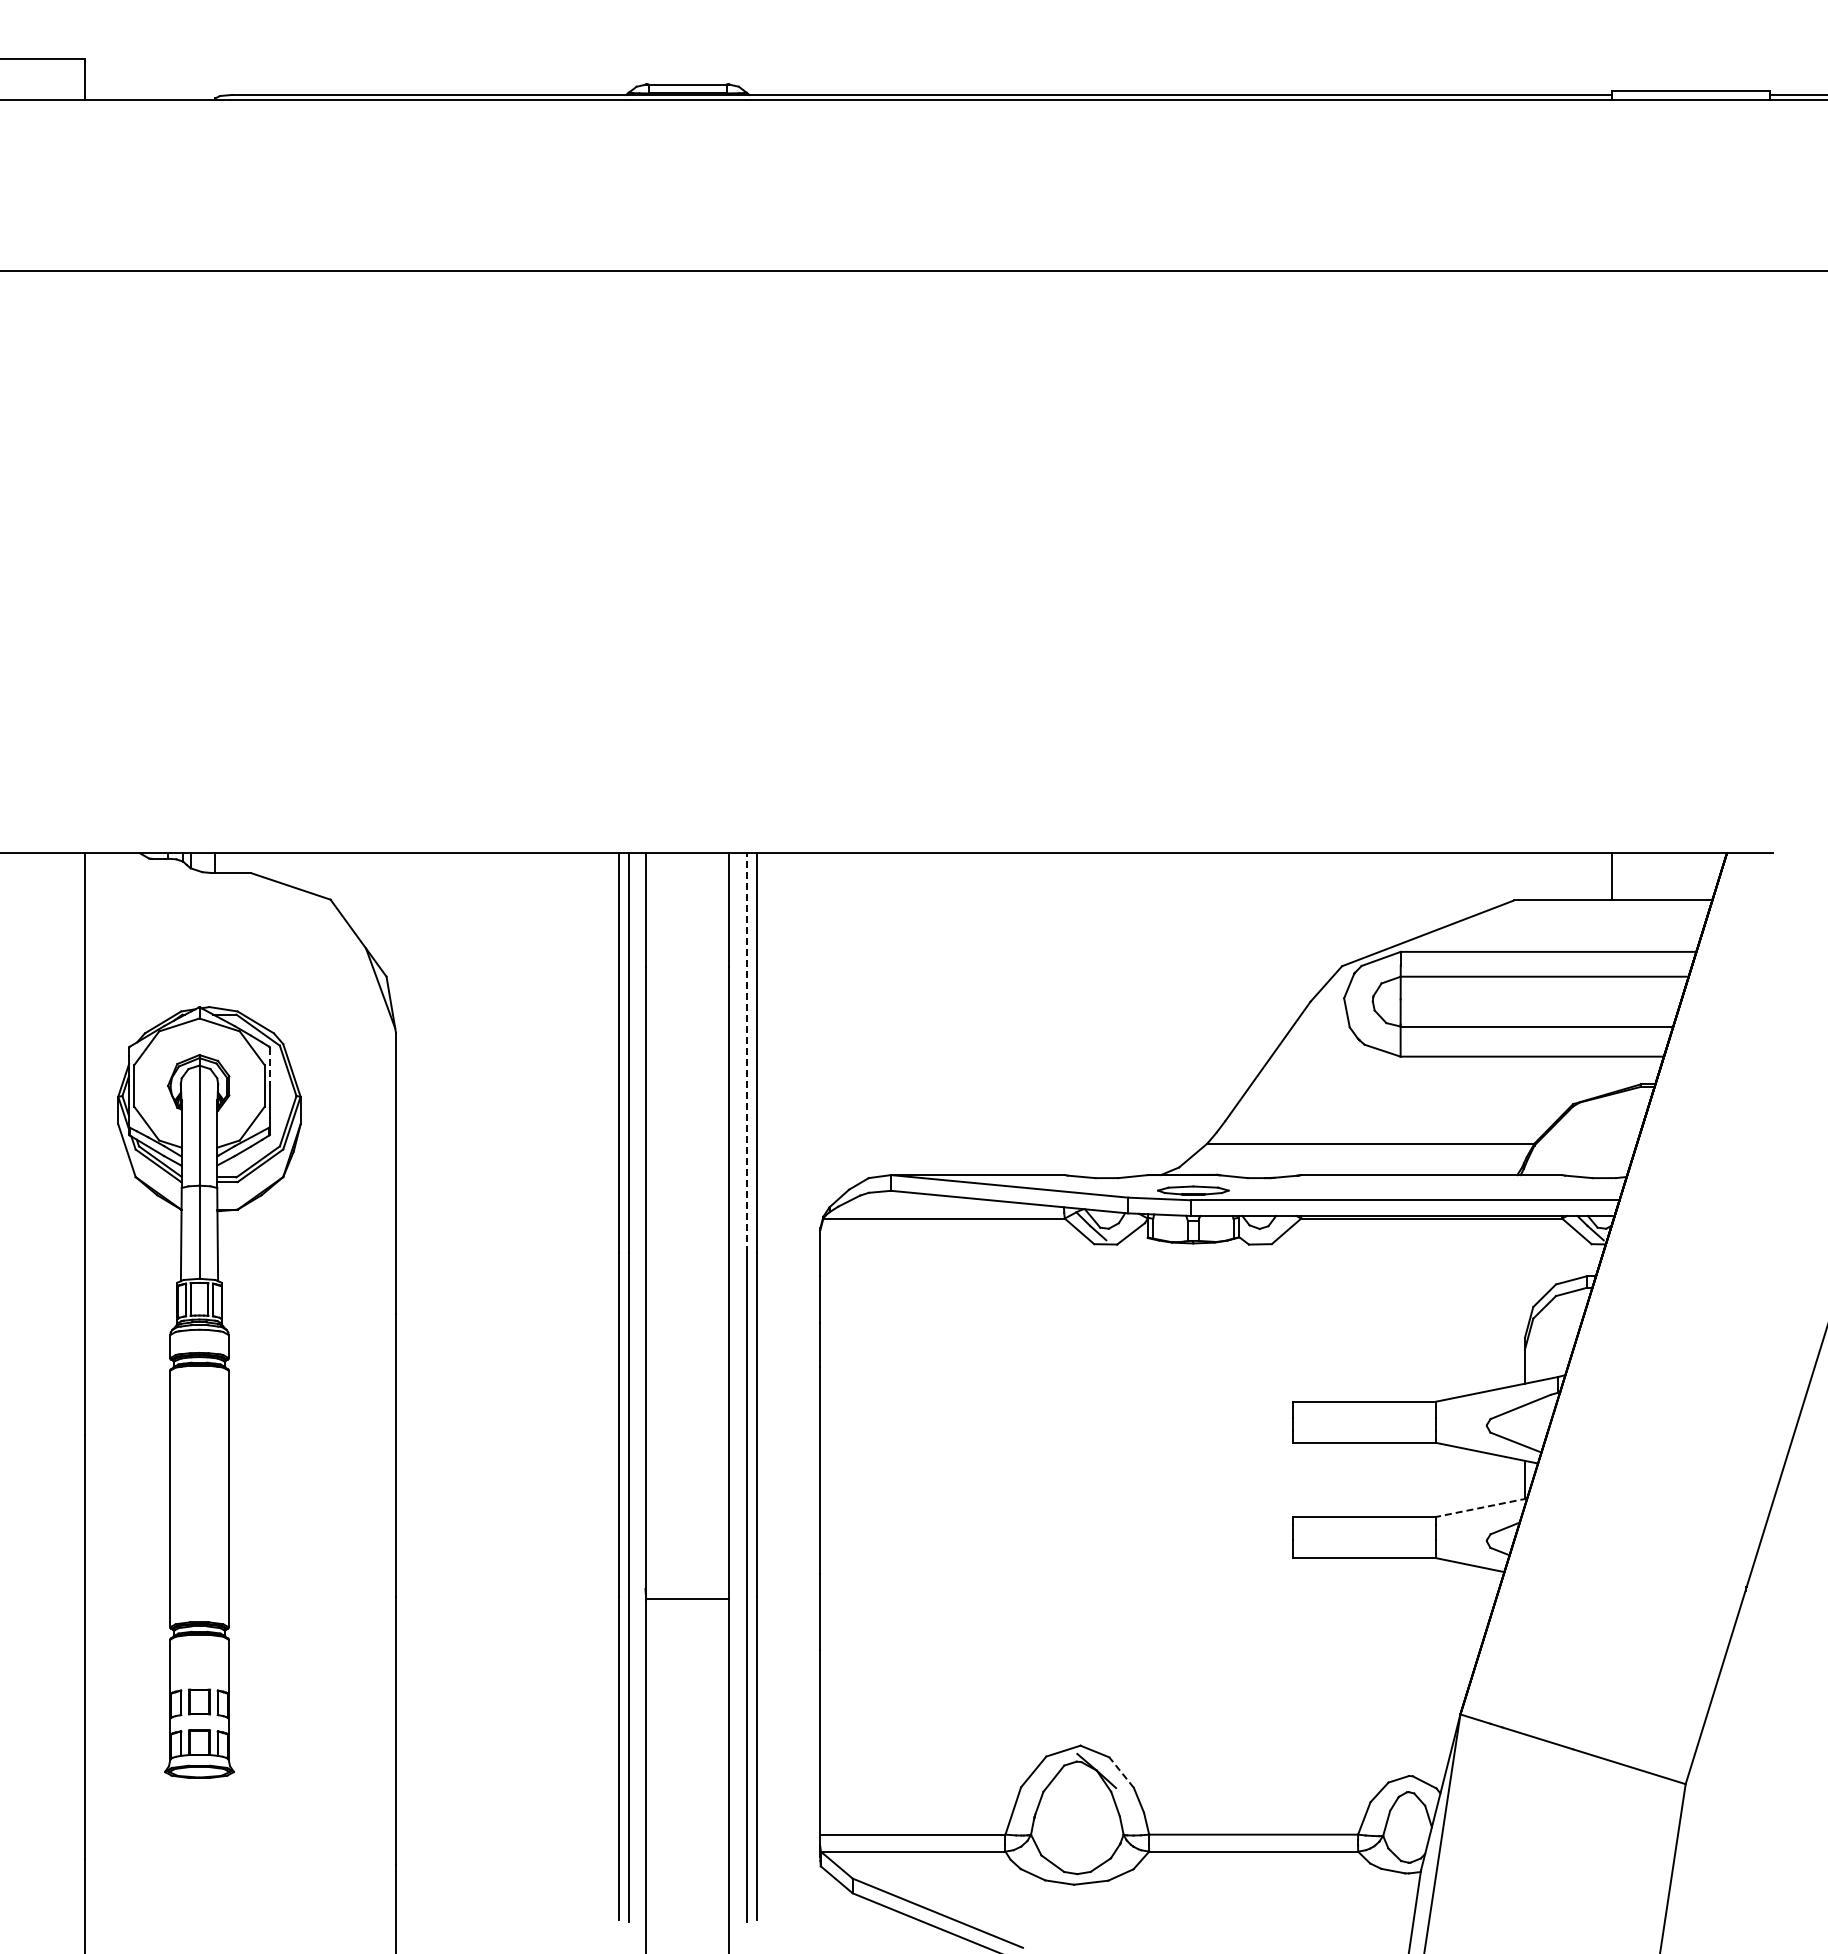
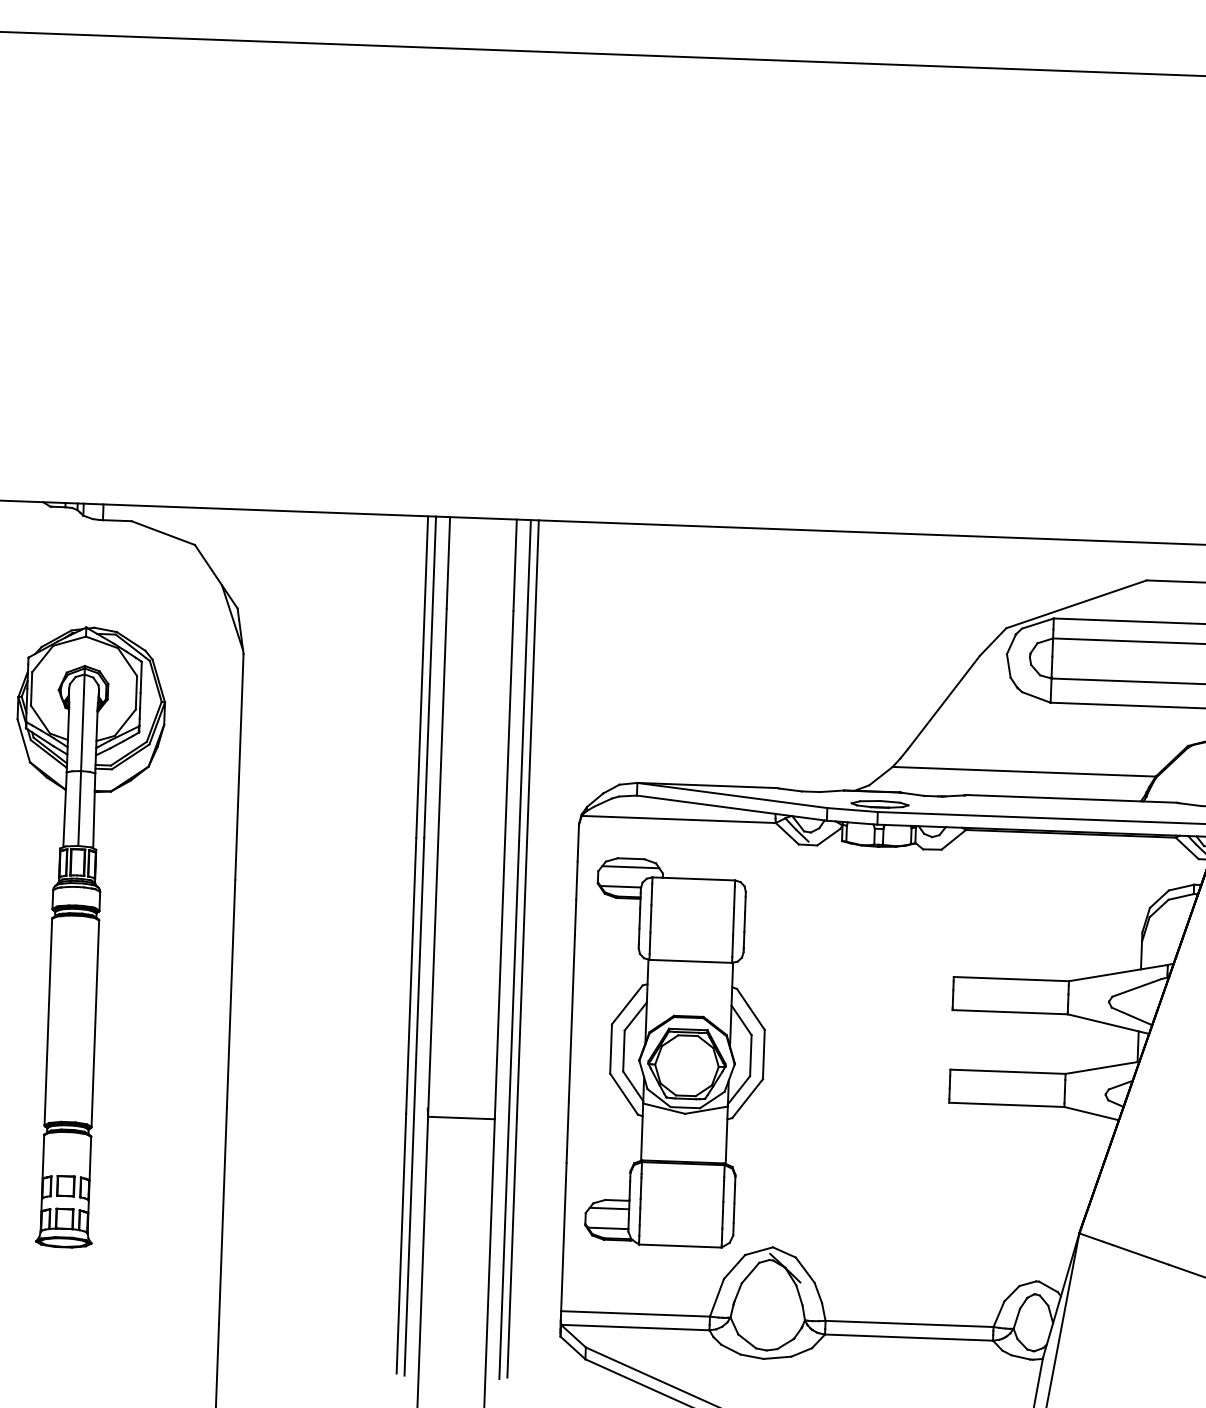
line: (746, 1053) -> (524, 680), dashed -> solid
line: (269, 1067) -> (140, 678), dashed -> solid
line: (1481, 1507) -> (1102, 1067), dashed -> solid
part: (953, 1508) -> (677, 1052), added
line: (1121, 1772) -> (805, 1270), dashed -> solid

